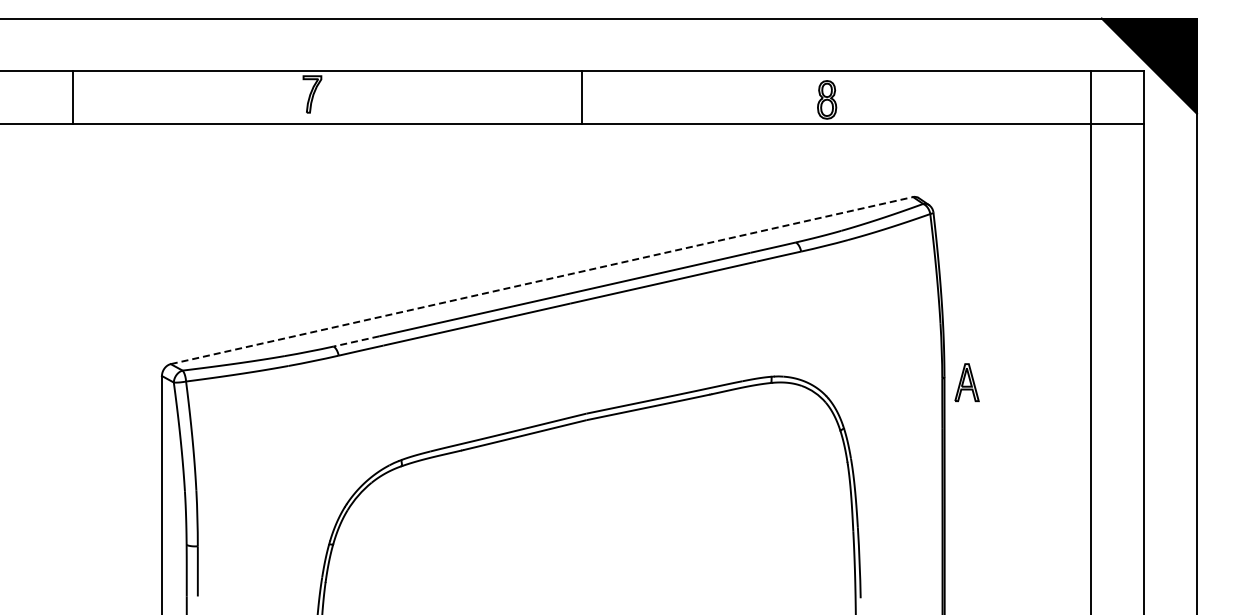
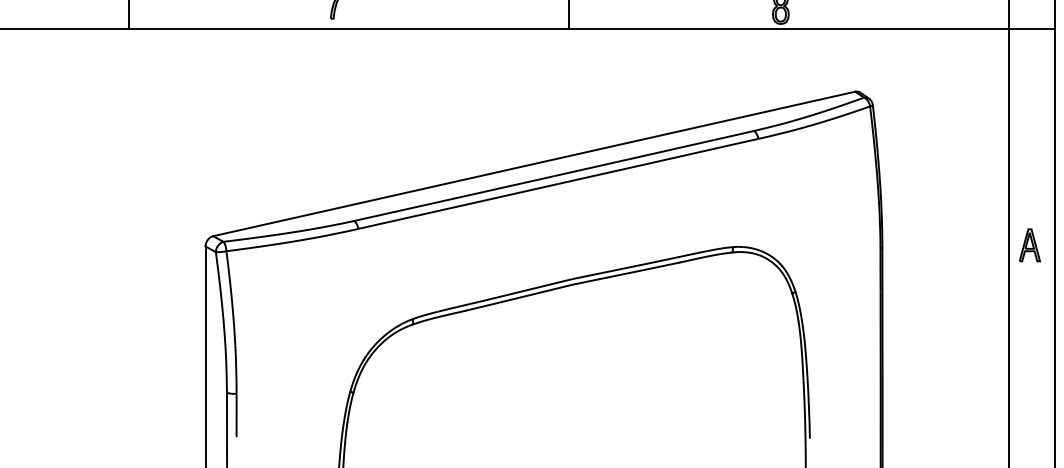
line: (542, 280) -> (534, 163), dashed -> solid
line: (356, 341) -> (373, 216), dashed -> solid
part: (966, 382) -> (1029, 245), moved

